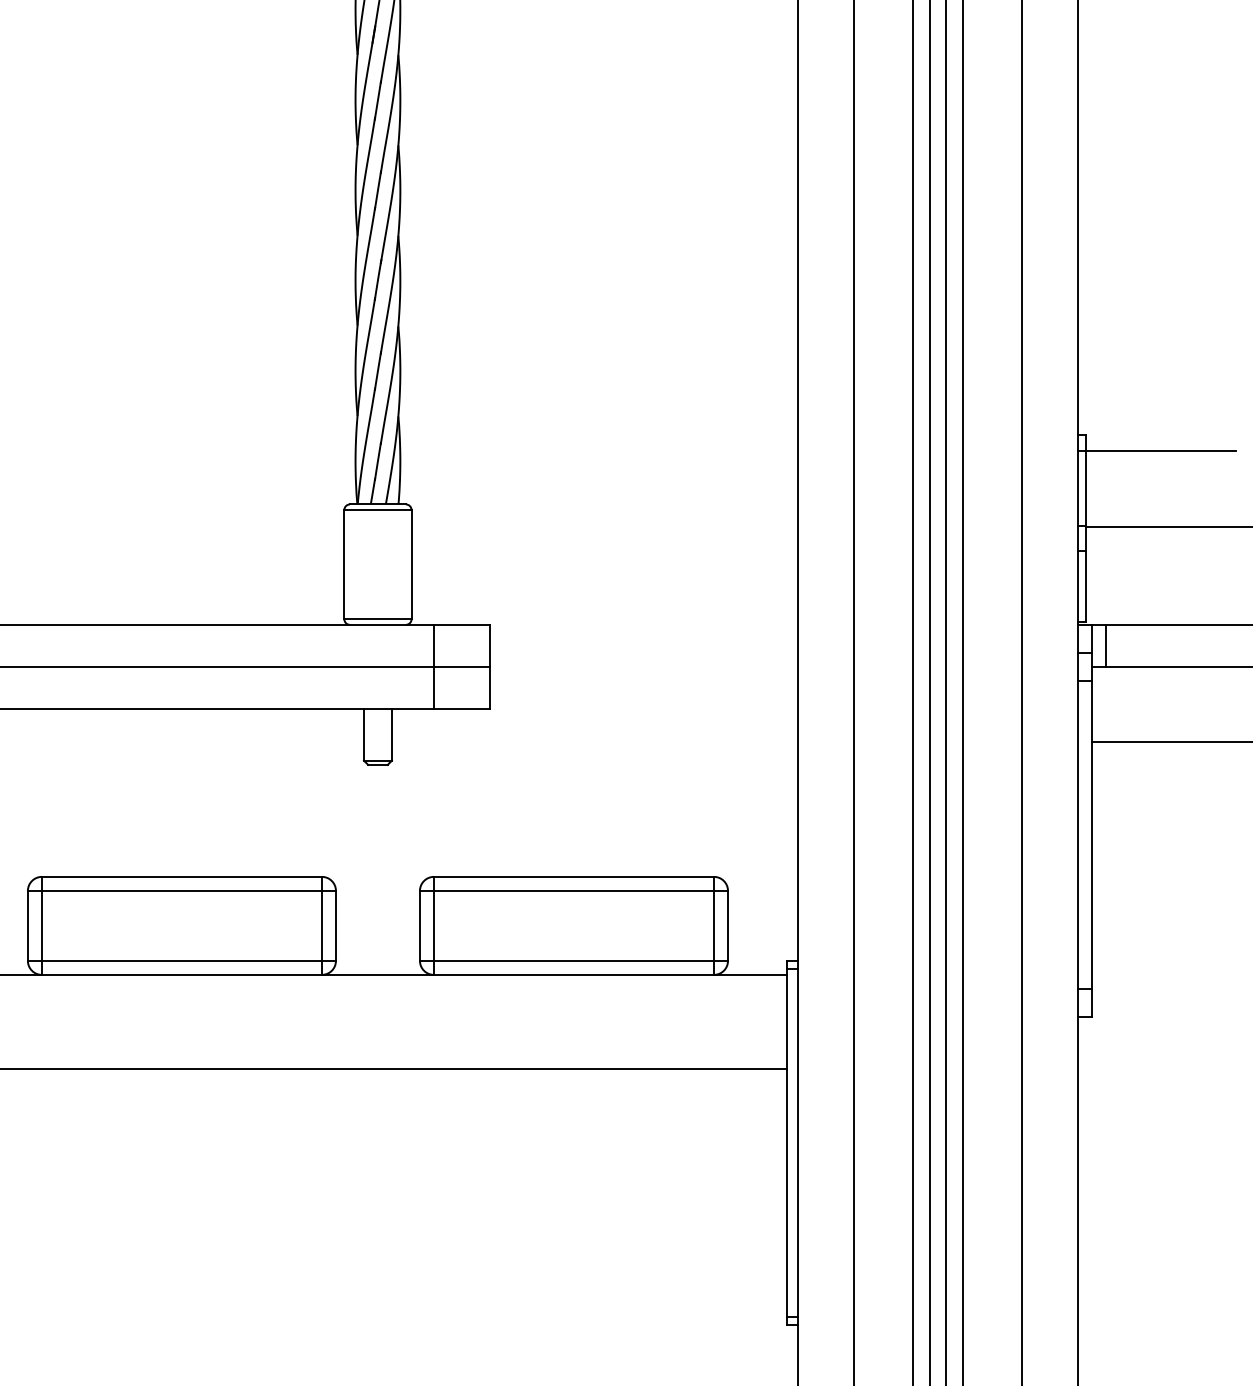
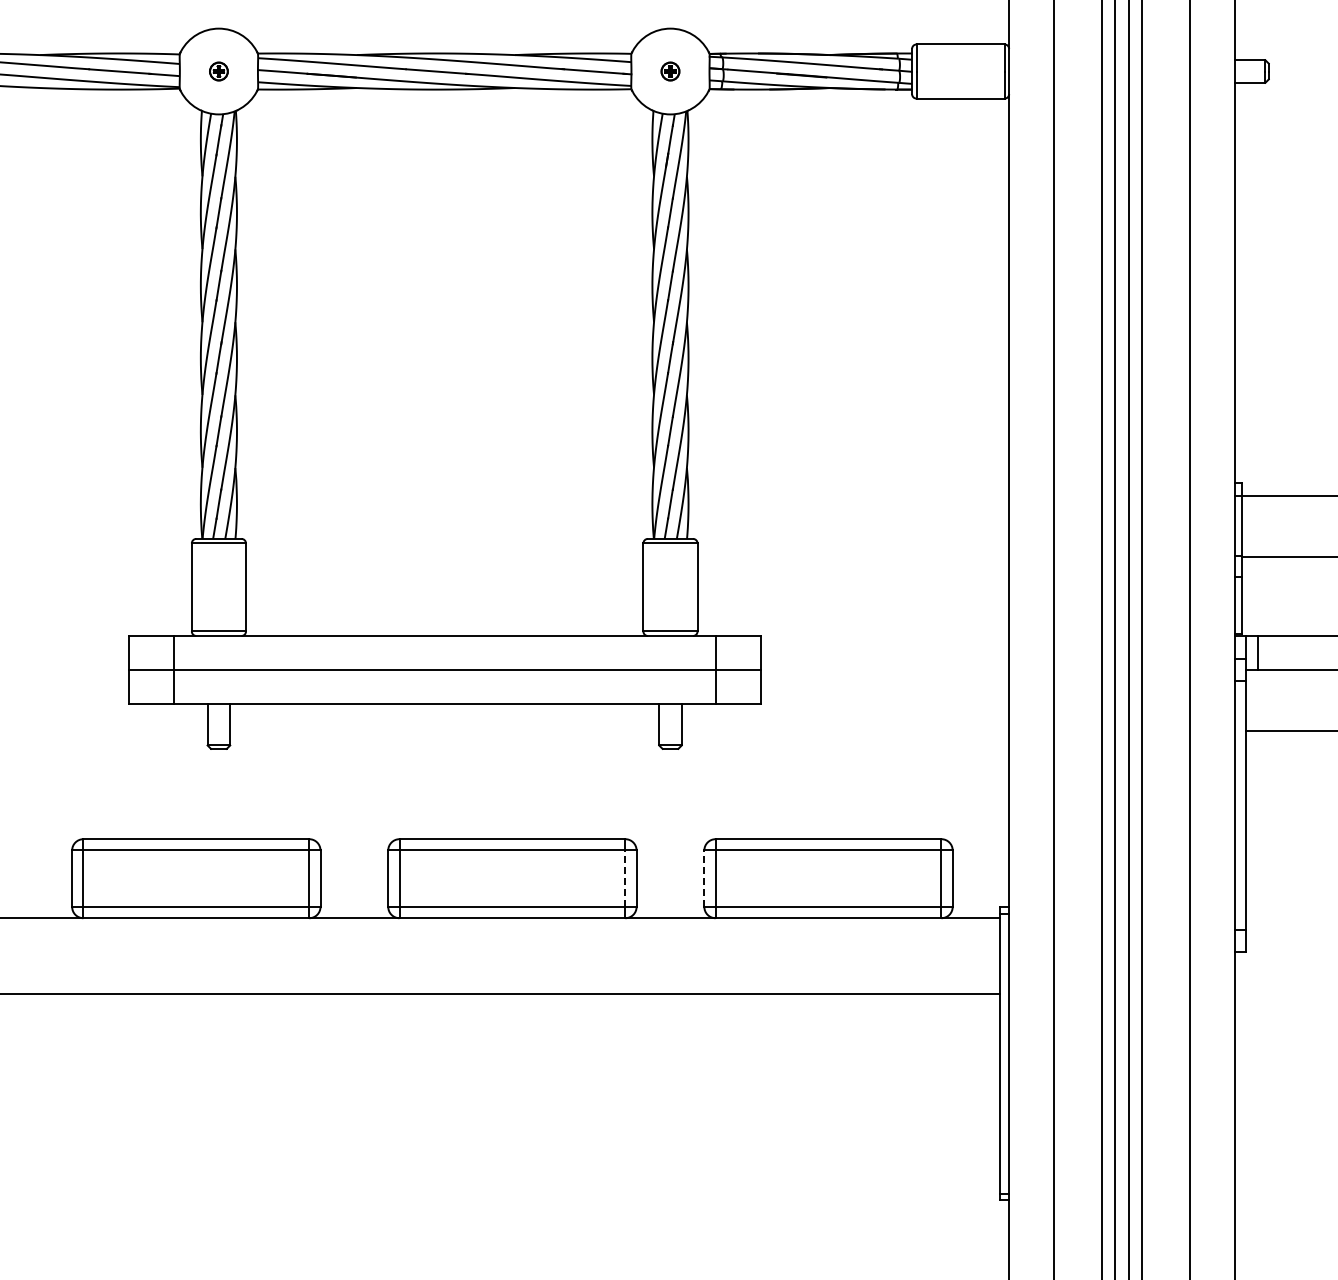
line: (322, 925) -> (625, 878), solid -> dashed
line: (420, 925) -> (704, 878), solid -> dashed

